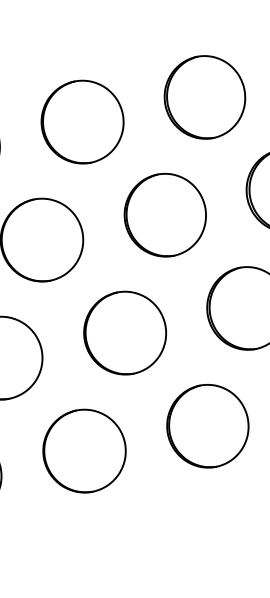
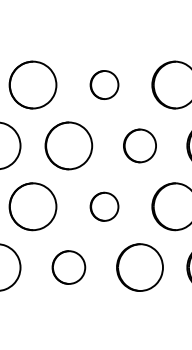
part: (82, 121) -> (104, 84), size x0.6
part: (164, 214) -> (139, 145), size x0.7
part: (124, 332) -> (104, 206), size x0.6
part: (83, 451) -> (68, 267), size x0.7

